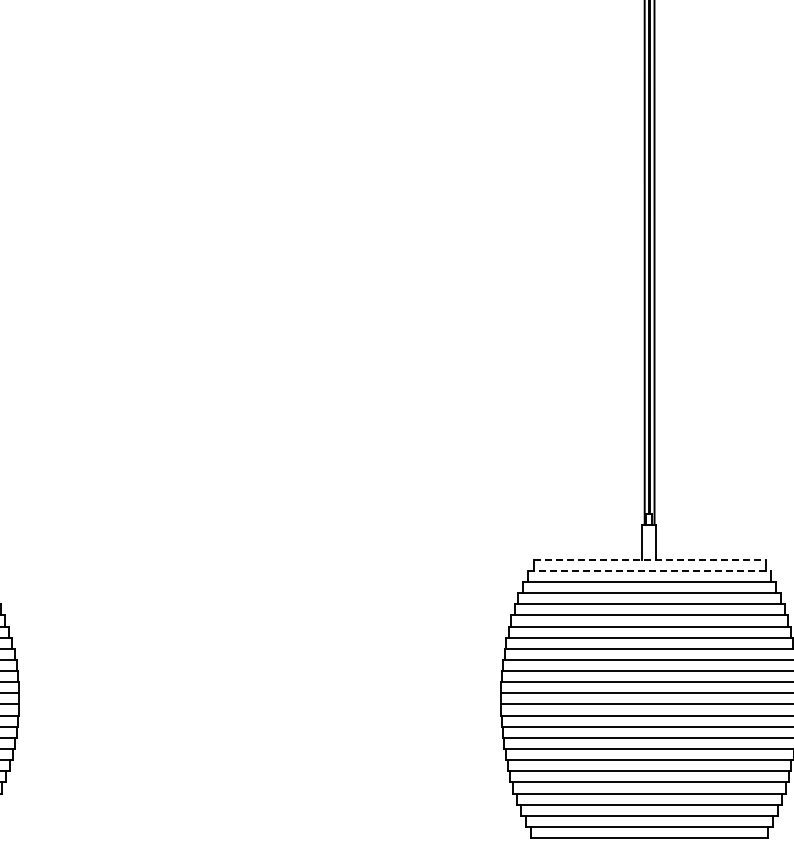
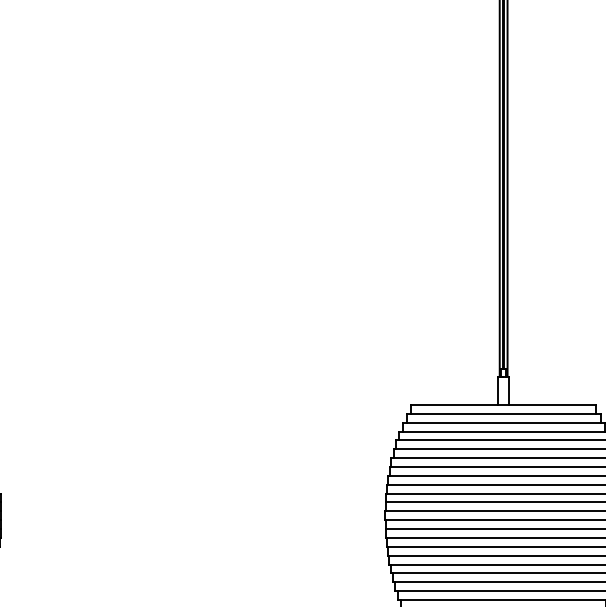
line: (649, 559) -> (503, 404), dashed -> solid
line: (649, 570) -> (503, 413), dashed -> solid

